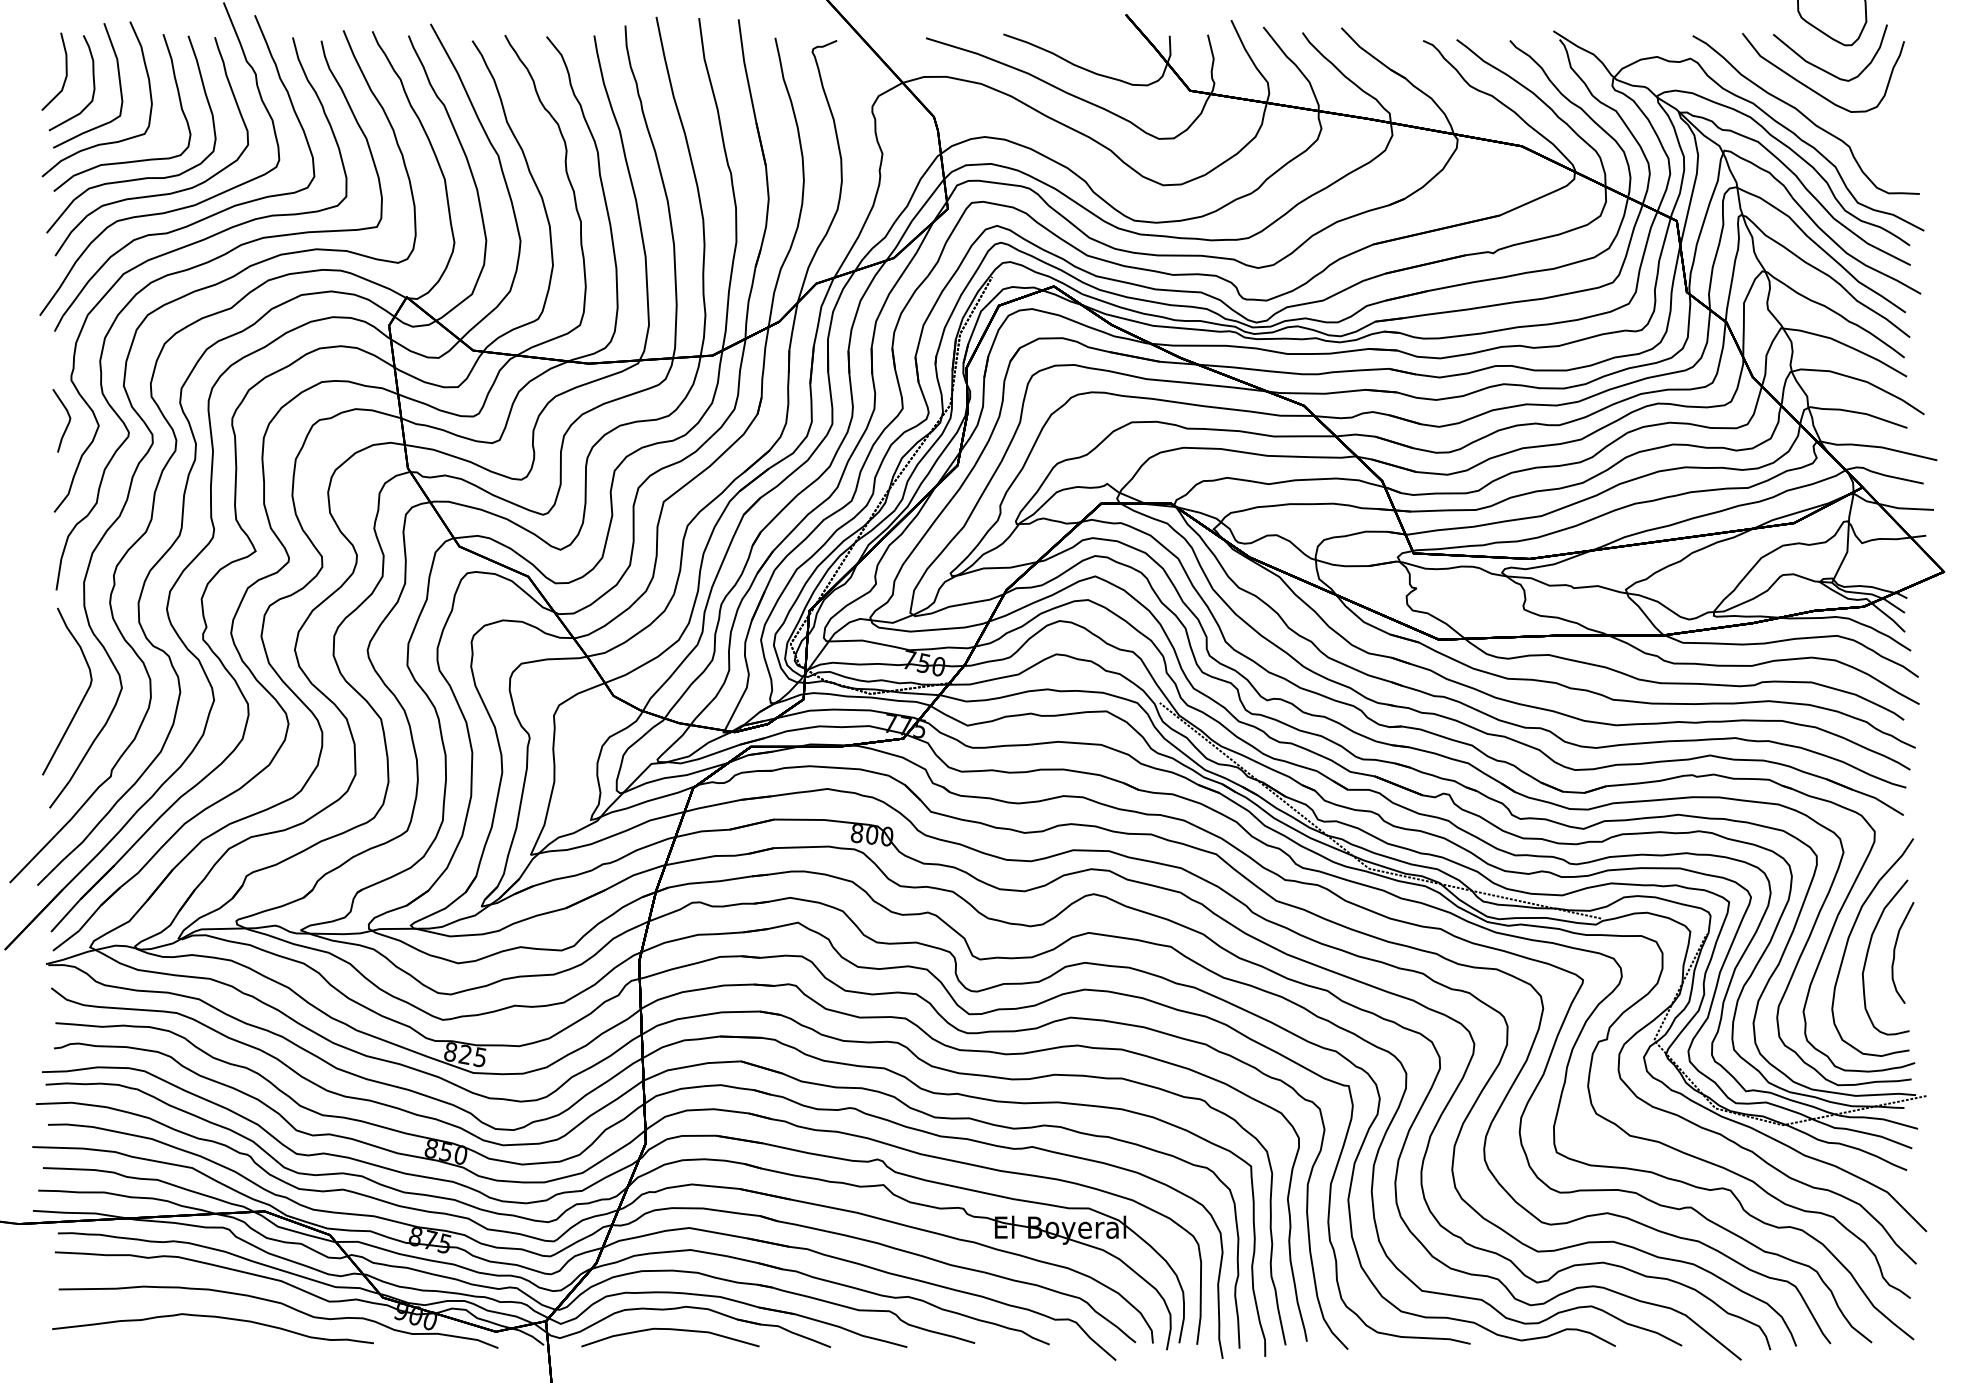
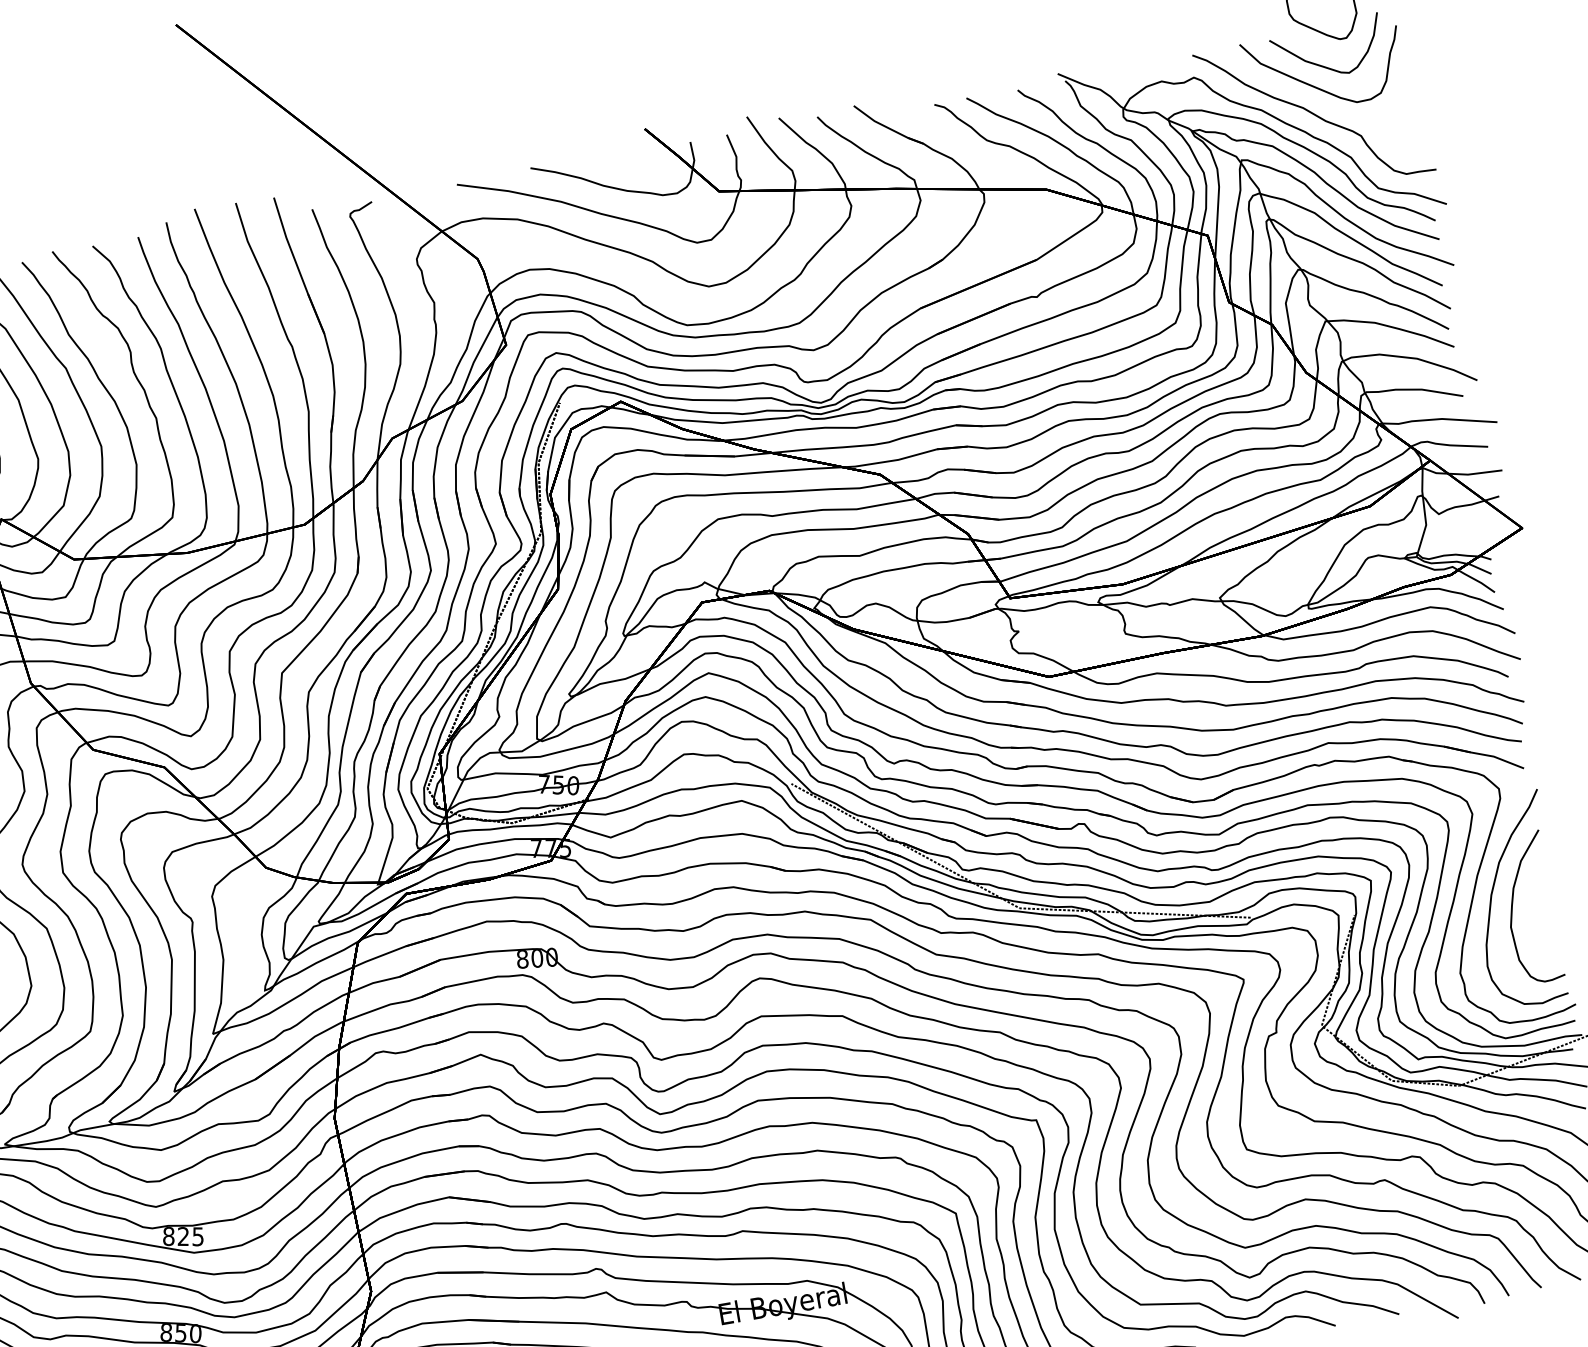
curve: (1895, 952) -> (1538, 901), removed

